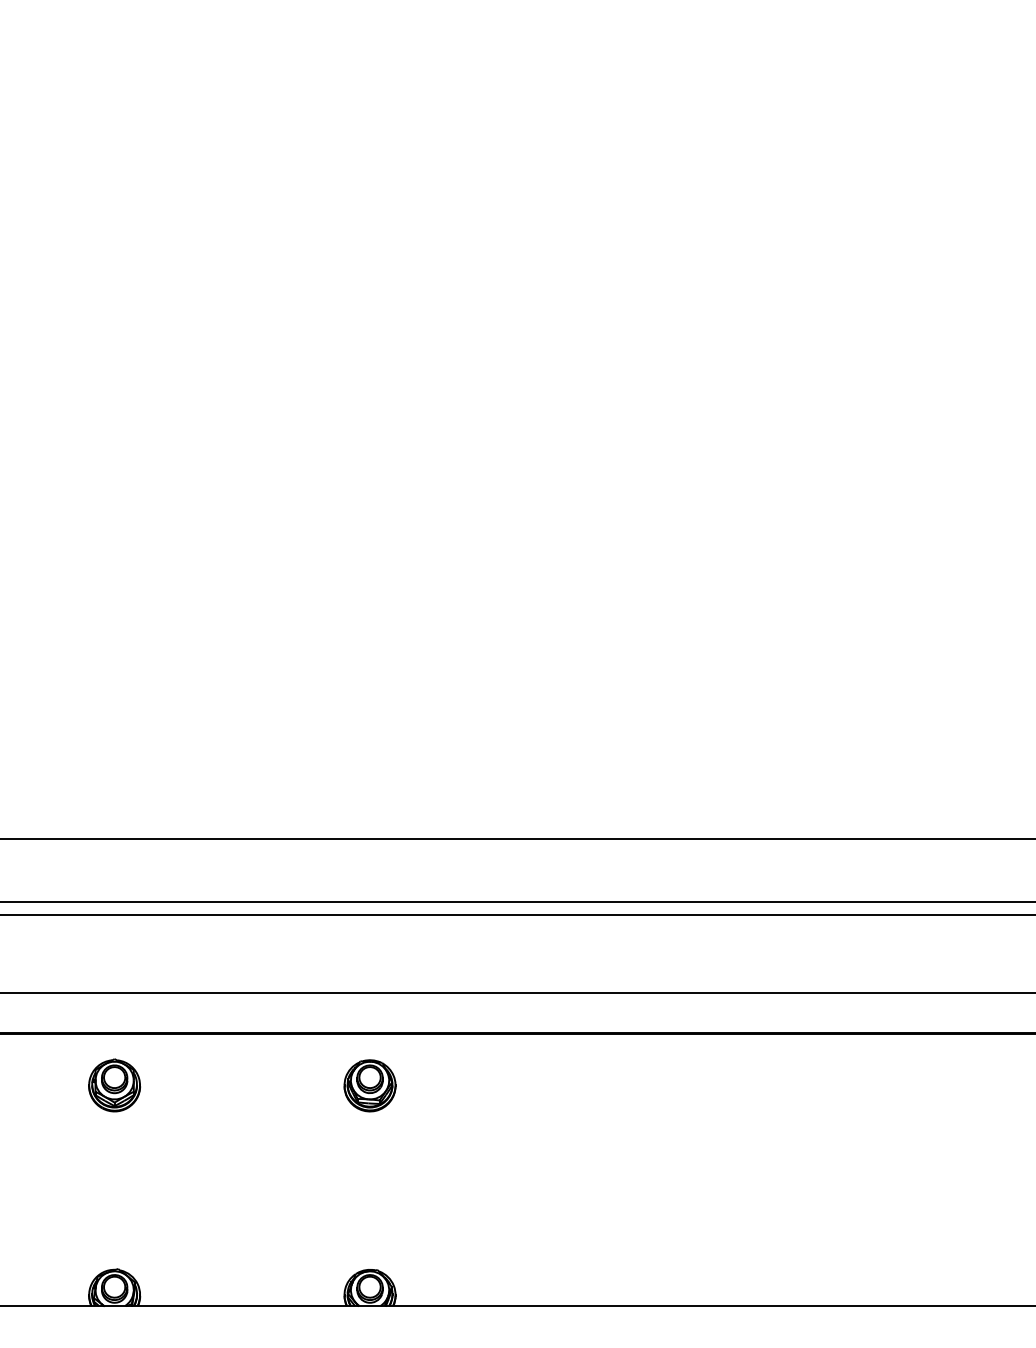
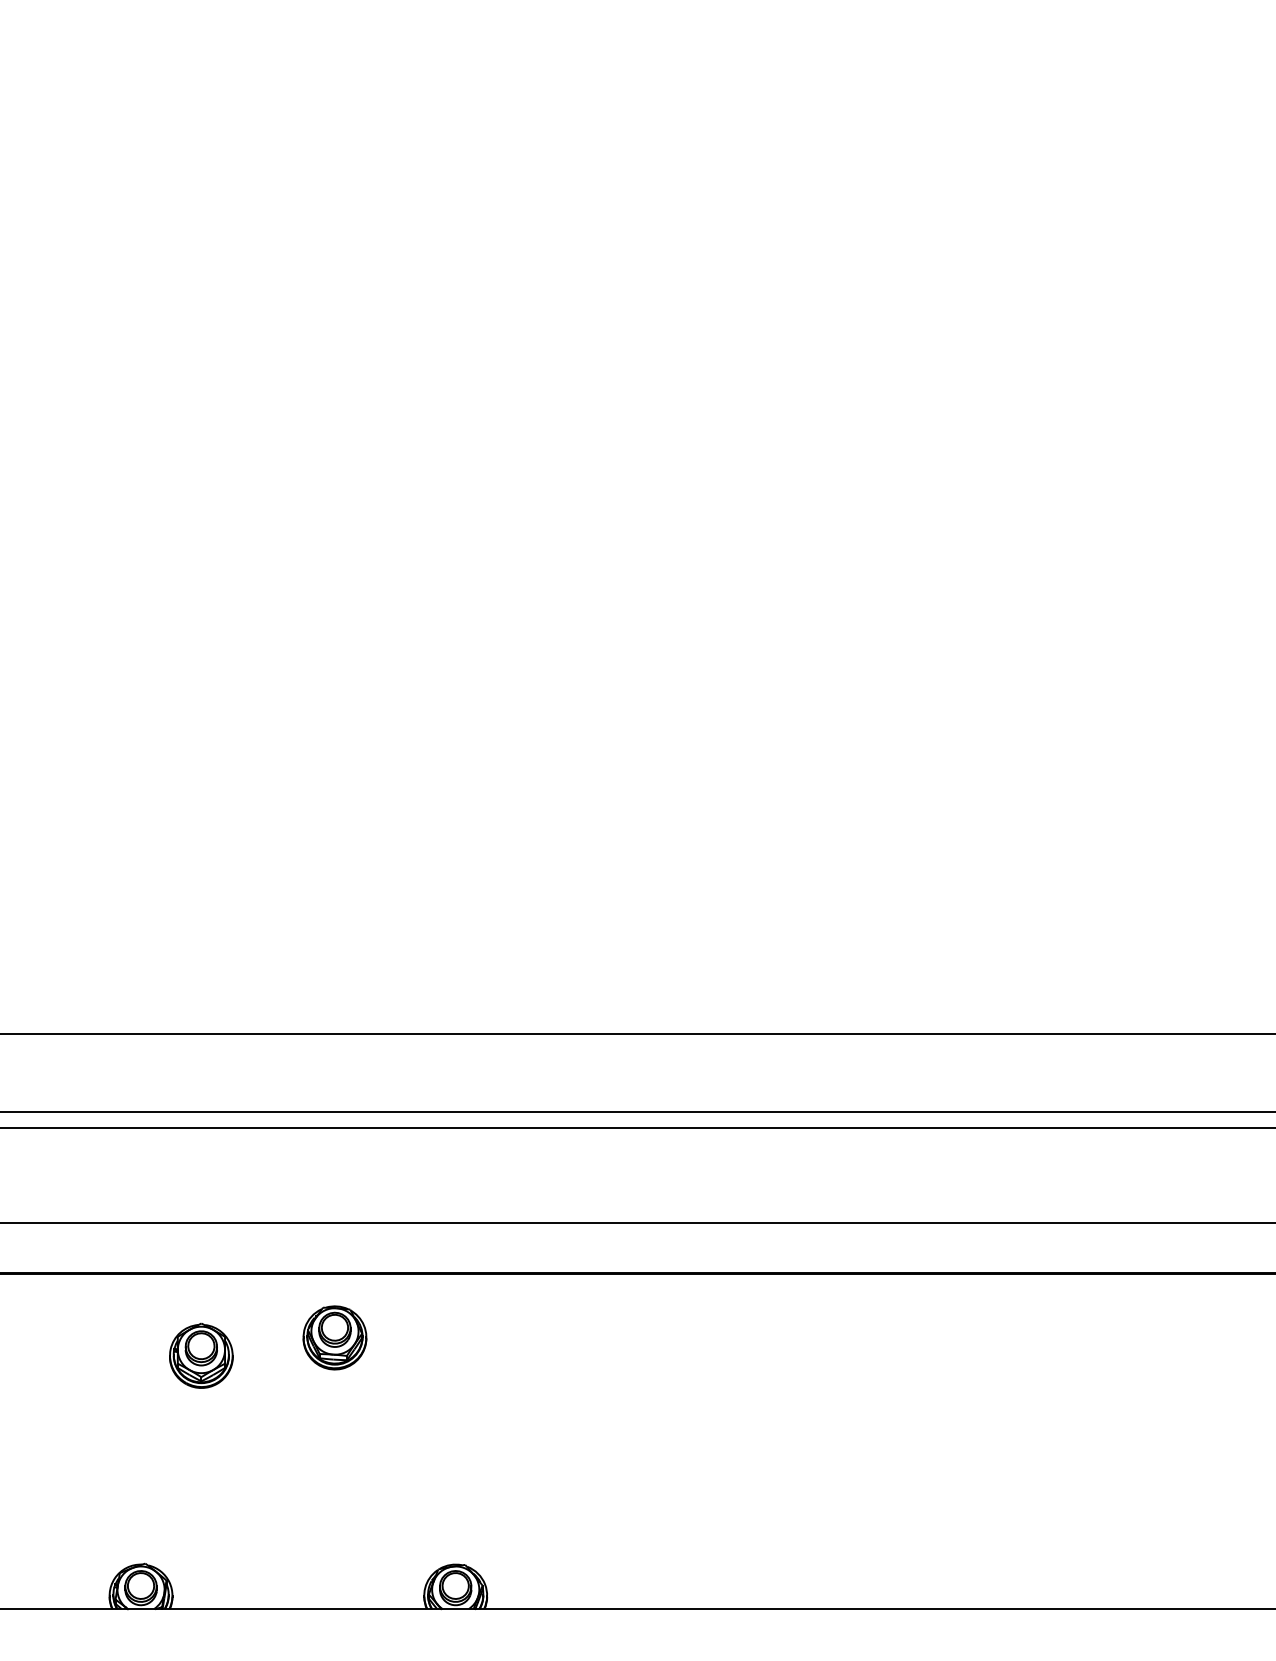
part: (114, 1085) -> (201, 1355), moved
part: (369, 1085) -> (334, 1337), moved

